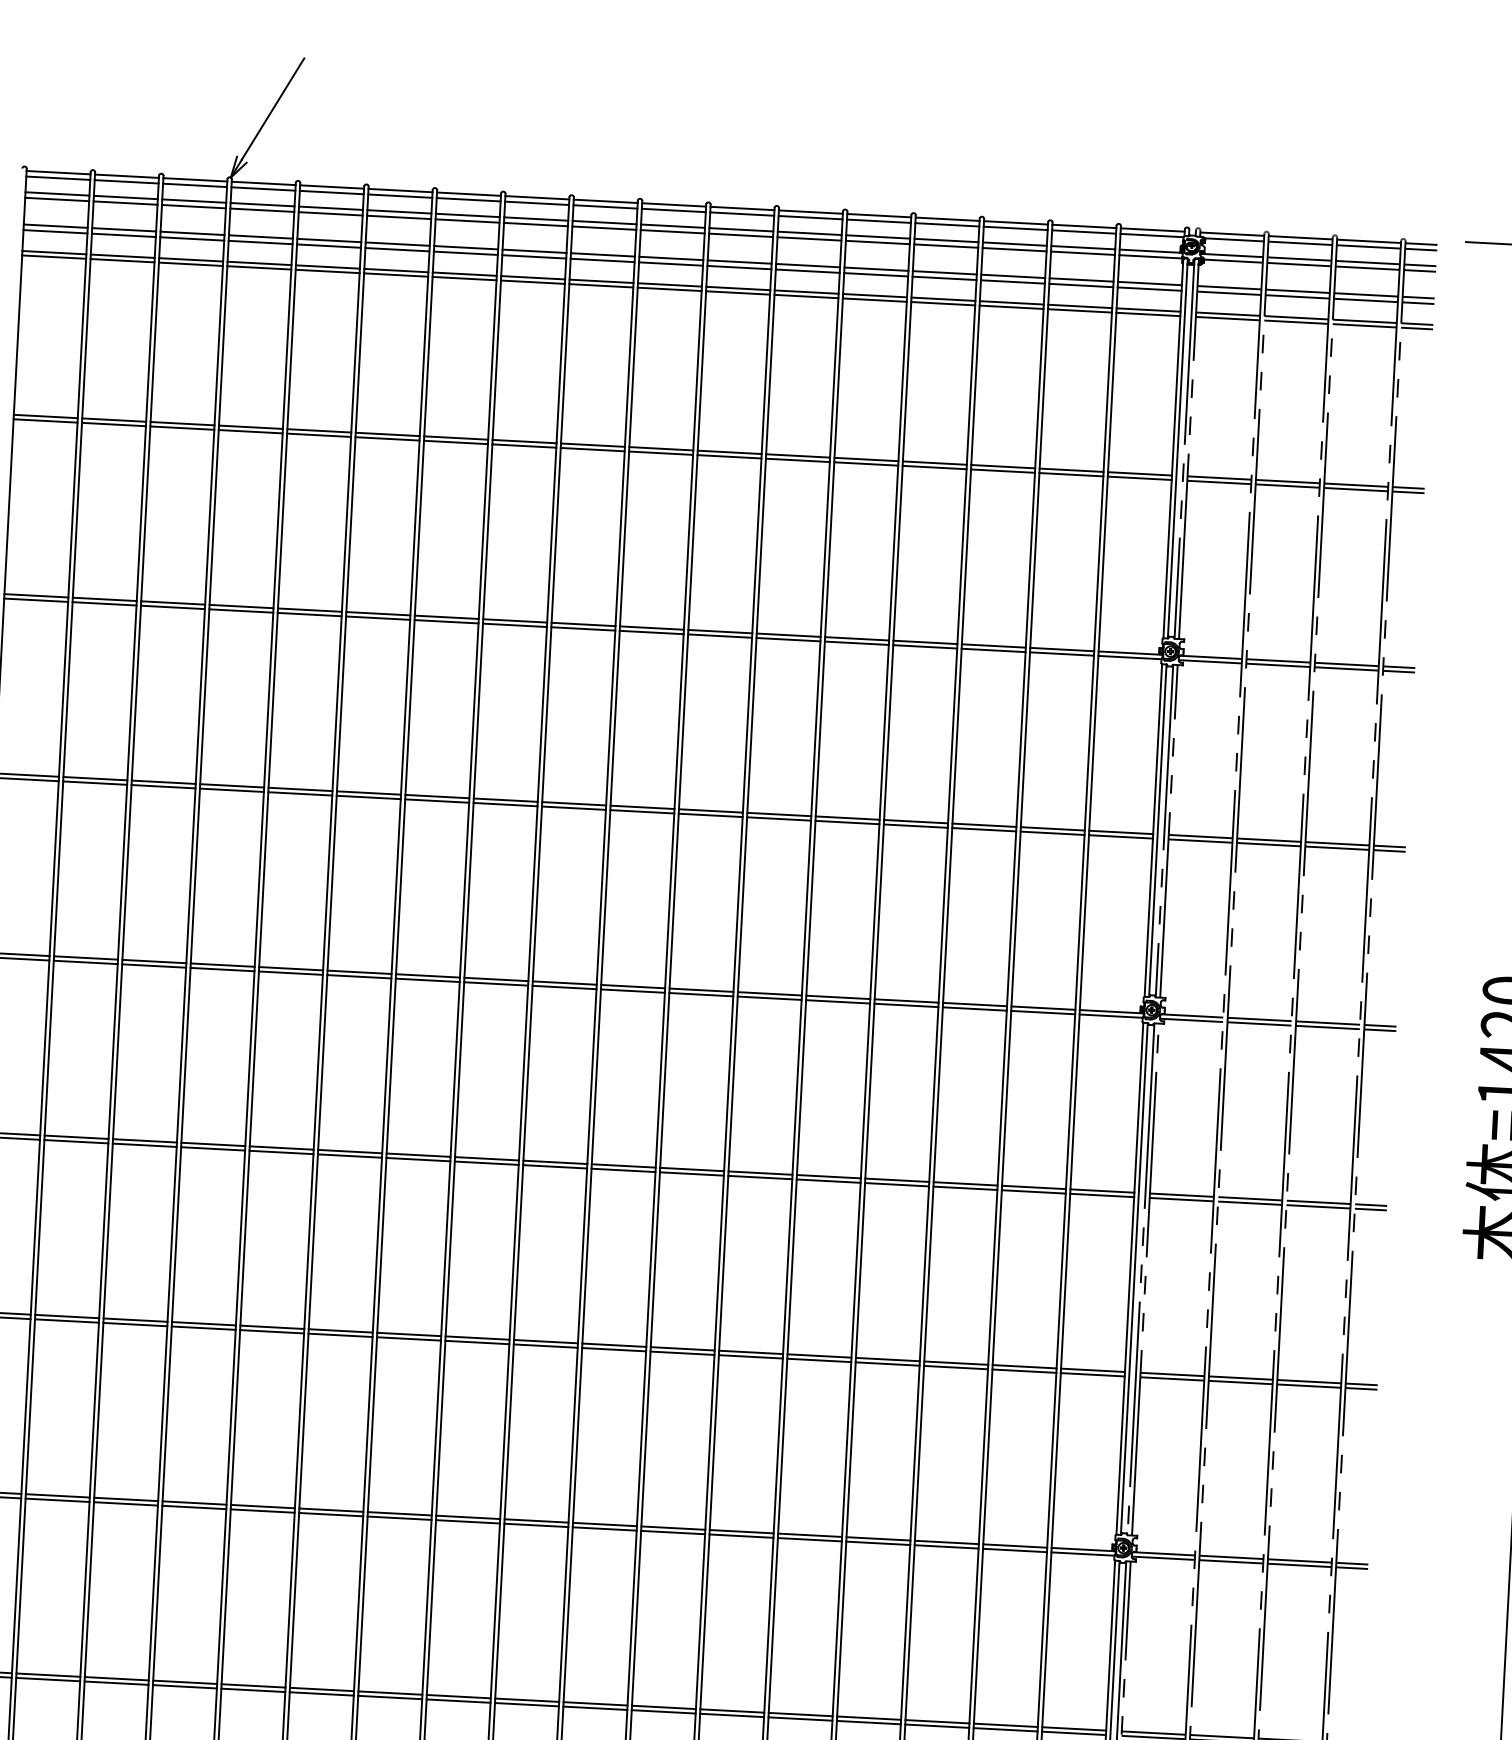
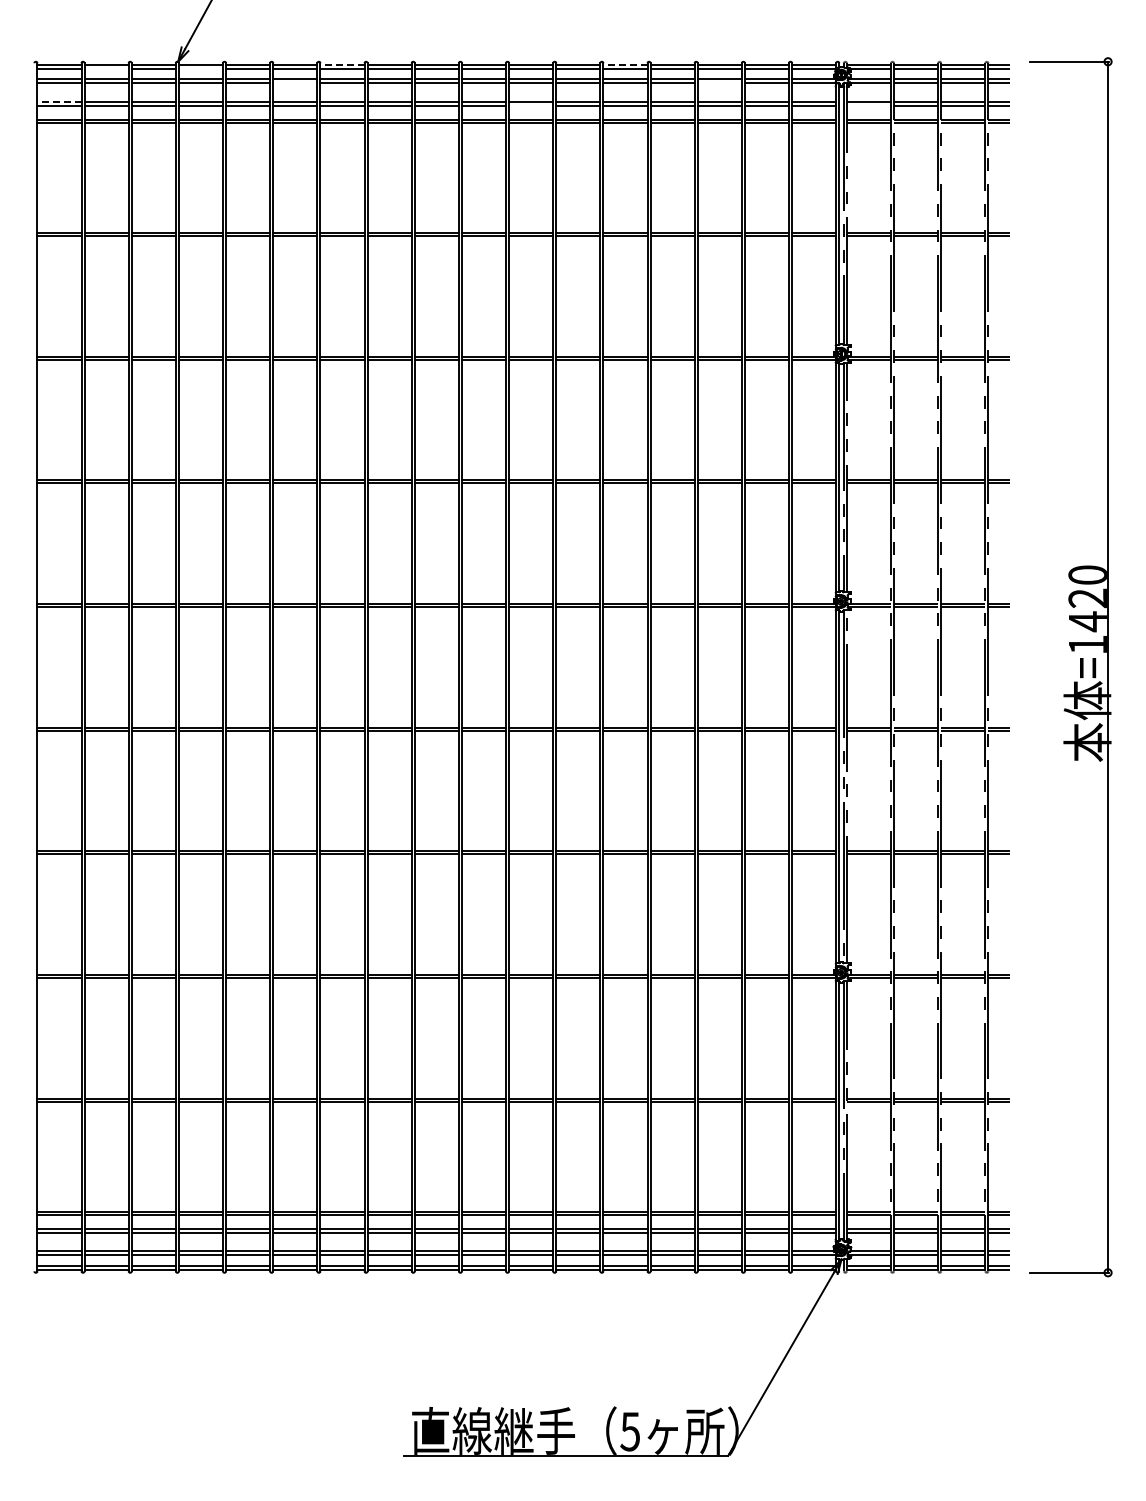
line: (126, 181) -> (106, 68), removed
line: (262, 188) -> (200, 68), removed
line: (468, 193) -> (342, 64), solid -> dashed
line: (877, 215) -> (624, 64), solid -> dashed
line: (399, 217) -> (295, 83), removed
line: (54, 225) -> (58, 101), solid -> dashed
line: (1014, 249) -> (719, 83), removed
line: (739, 267) -> (531, 105), removed
line: (1228, 293) -> (868, 105), removed

